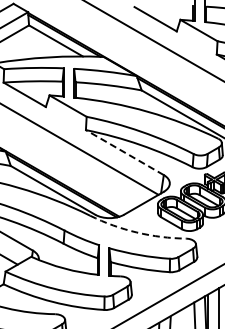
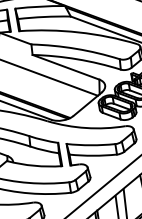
line: (124, 152) -> (65, 67), dashed -> solid
arc: (136, 232) -> (85, 128), dashed -> solid

